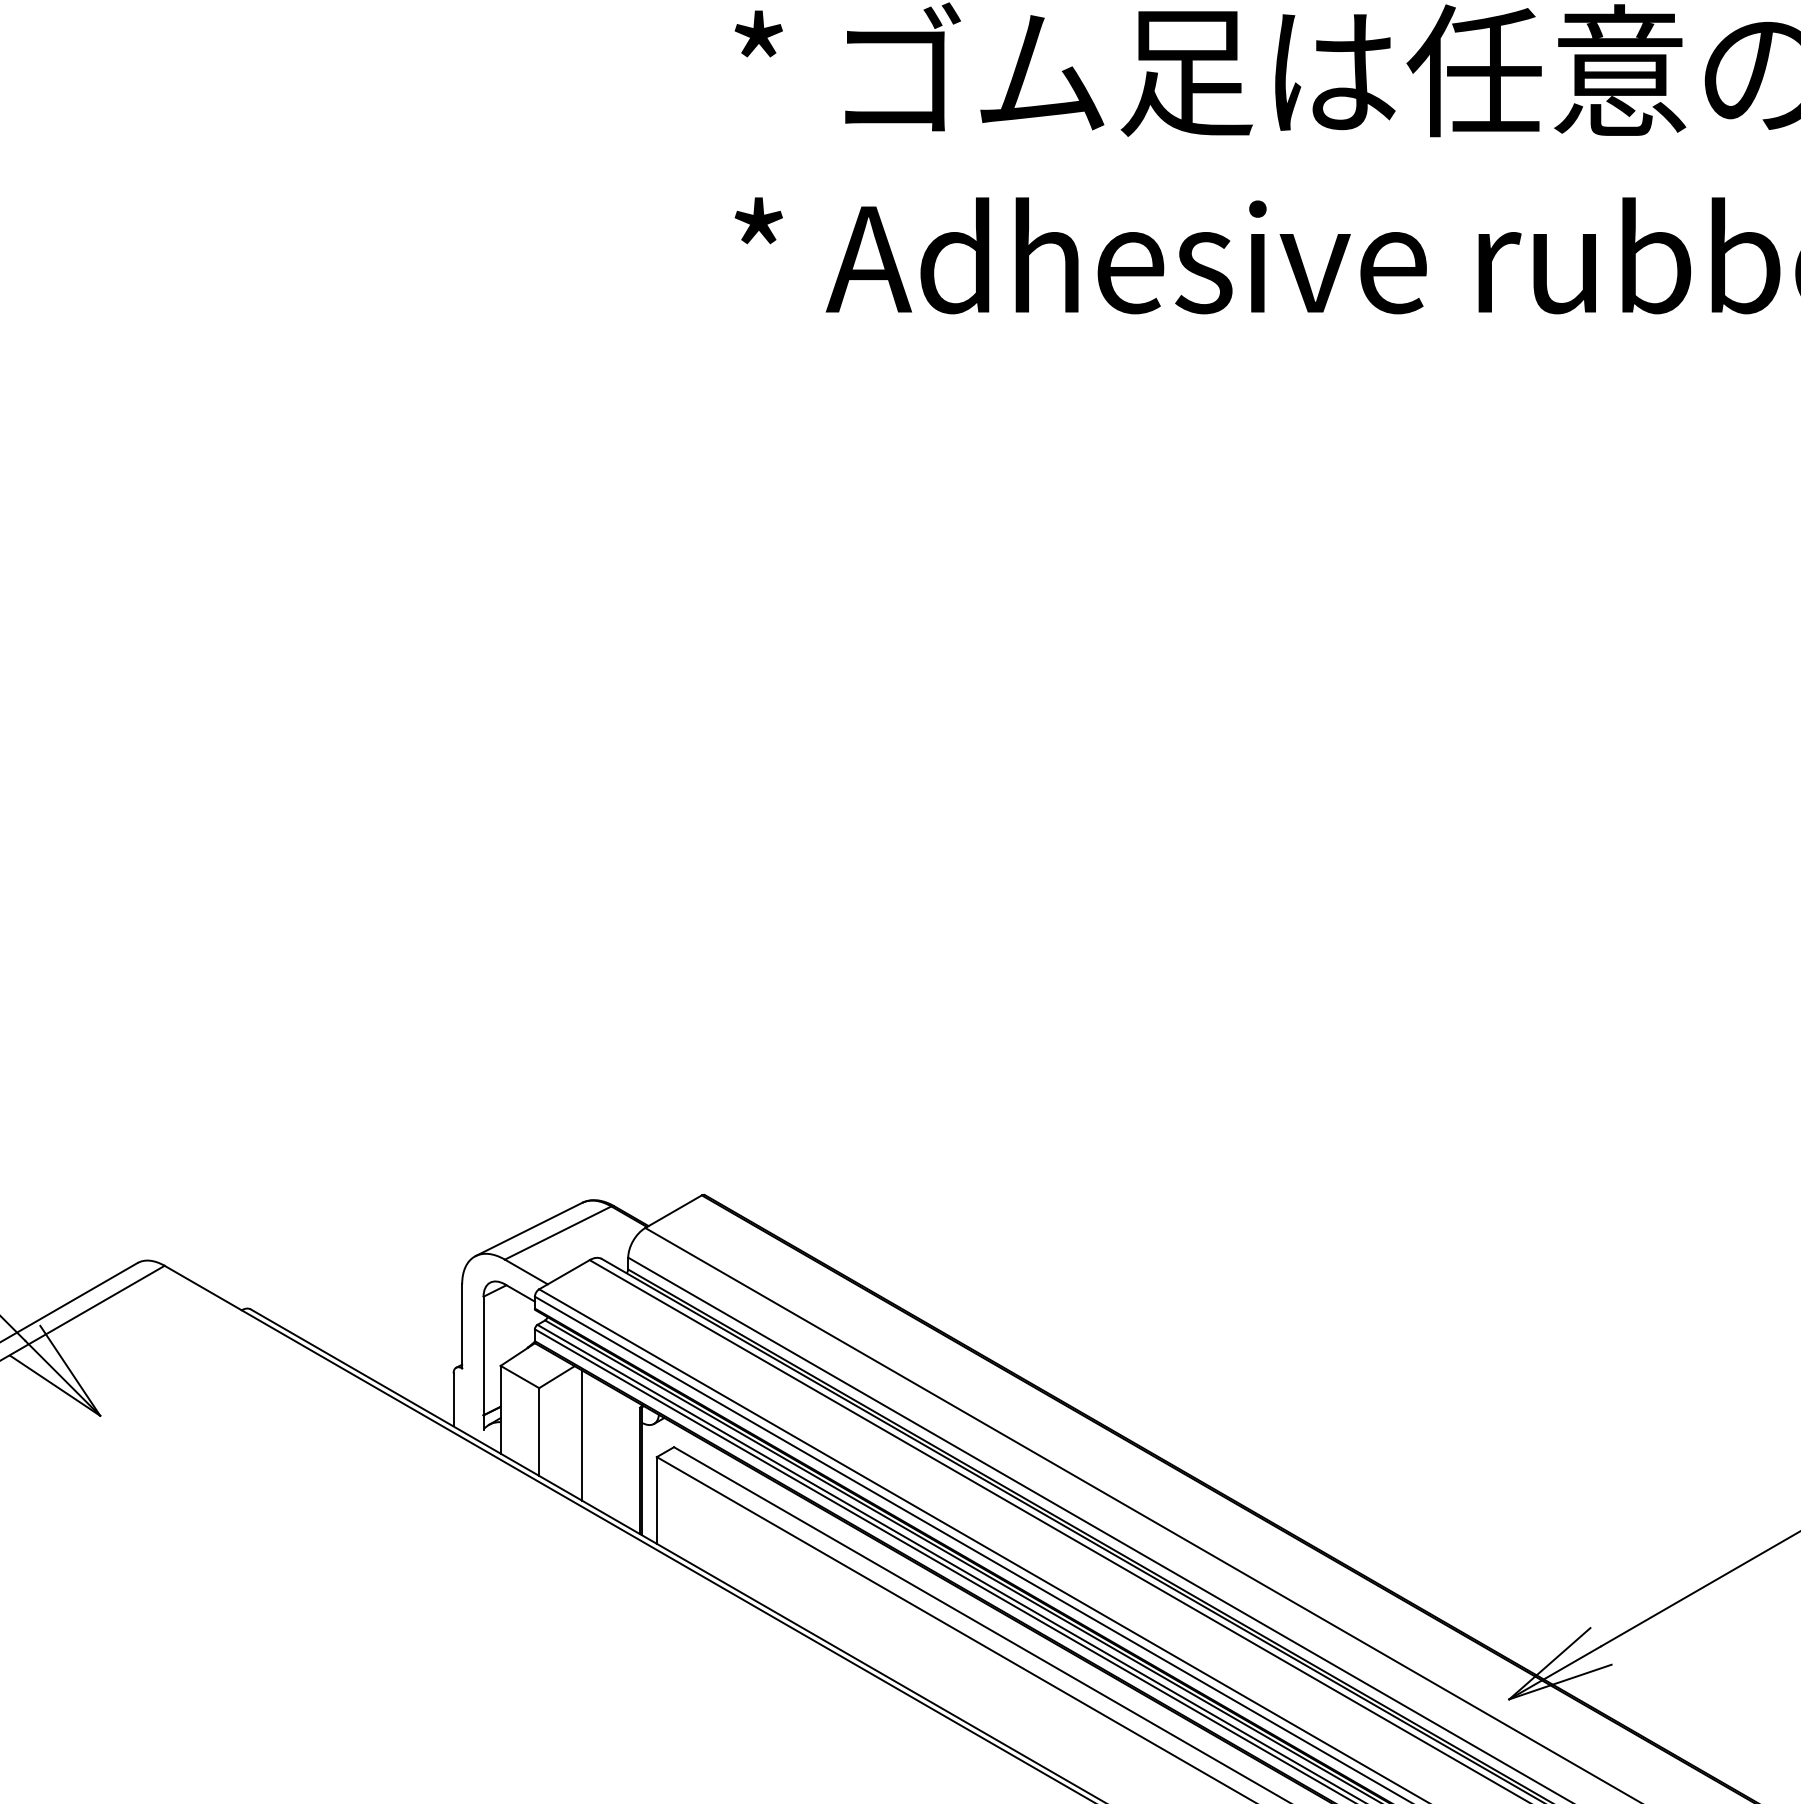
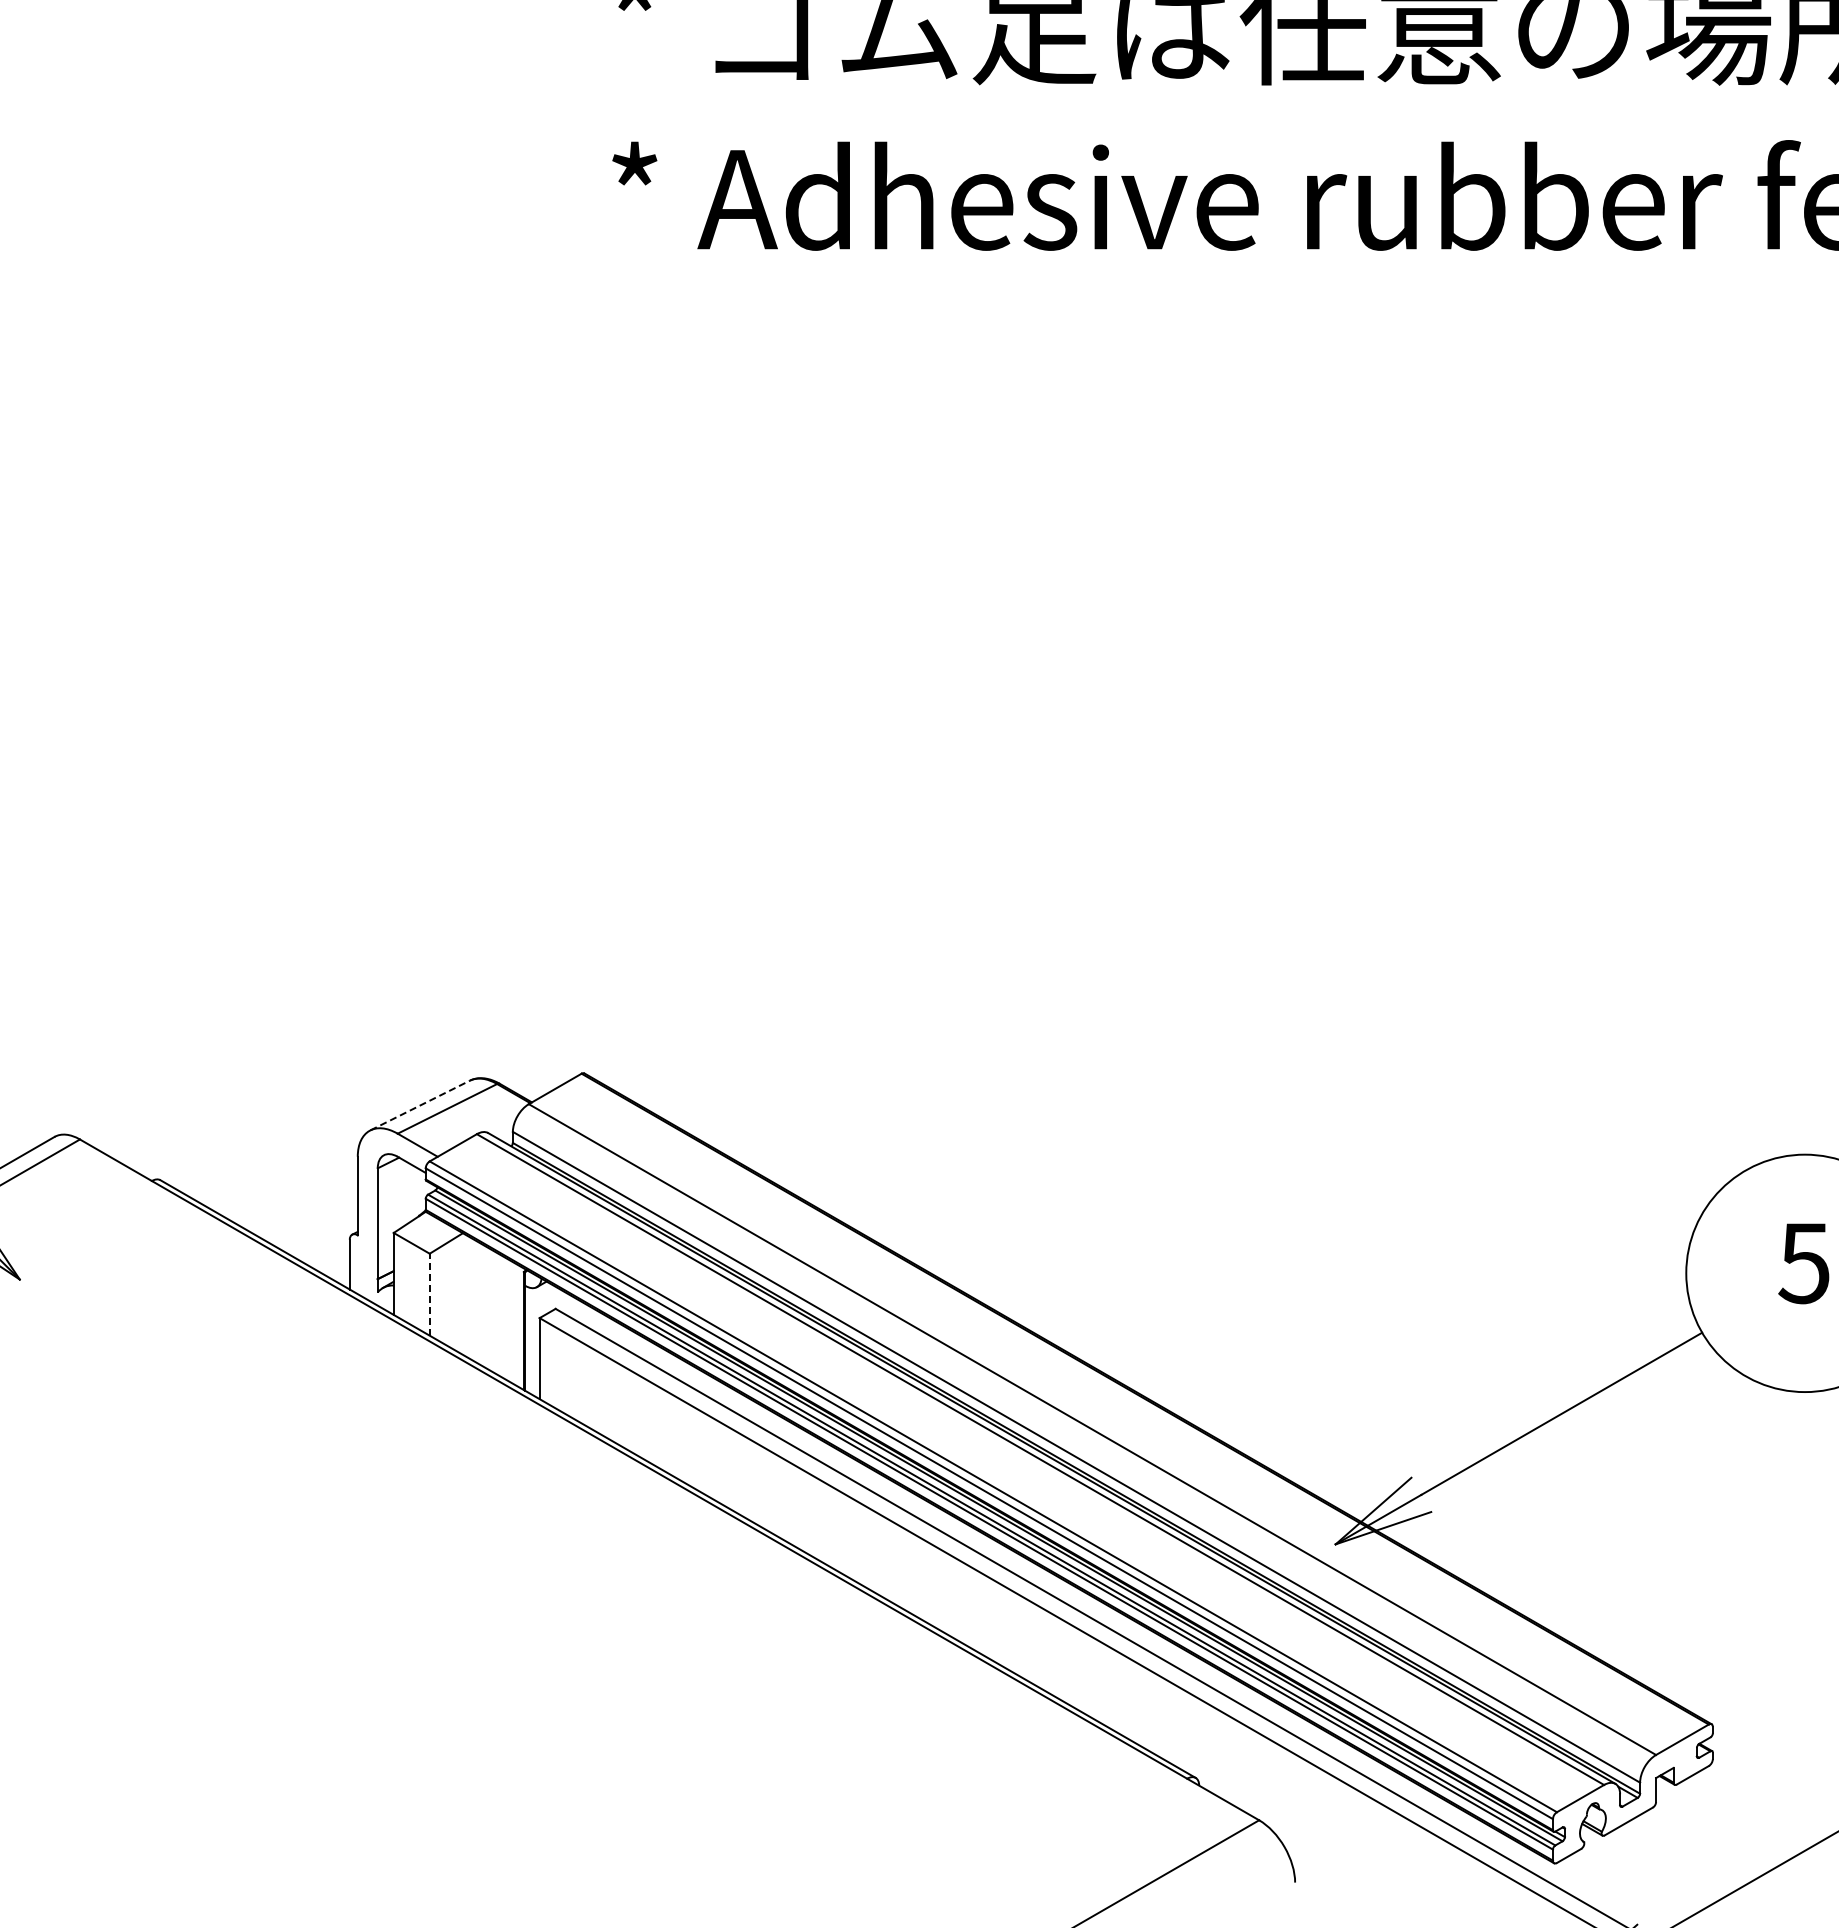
line: (529, 1229) -> (420, 1105), solid -> dashed
line: (538, 1431) -> (429, 1294), solid -> dashed
line: (581, 1435) -> (469, 1297), removed

